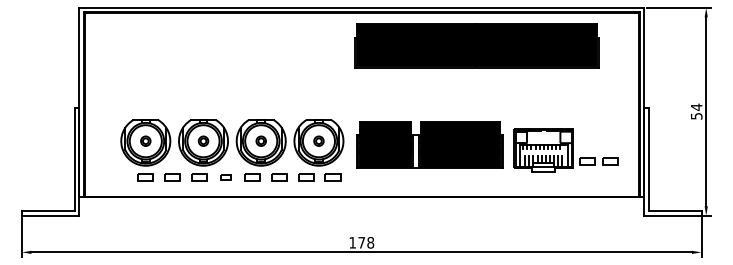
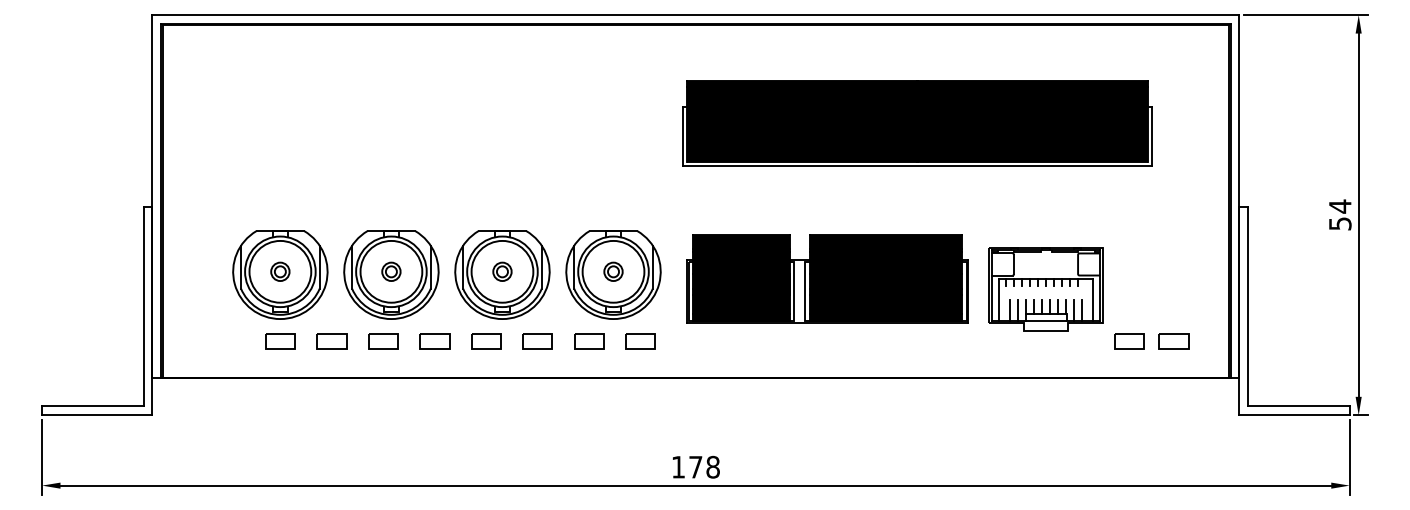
part: (476, 45) -> (916, 122), moved
part: (598, 161) -> (1151, 341), moved
part: (225, 177) -> (433, 341), size x1.43

